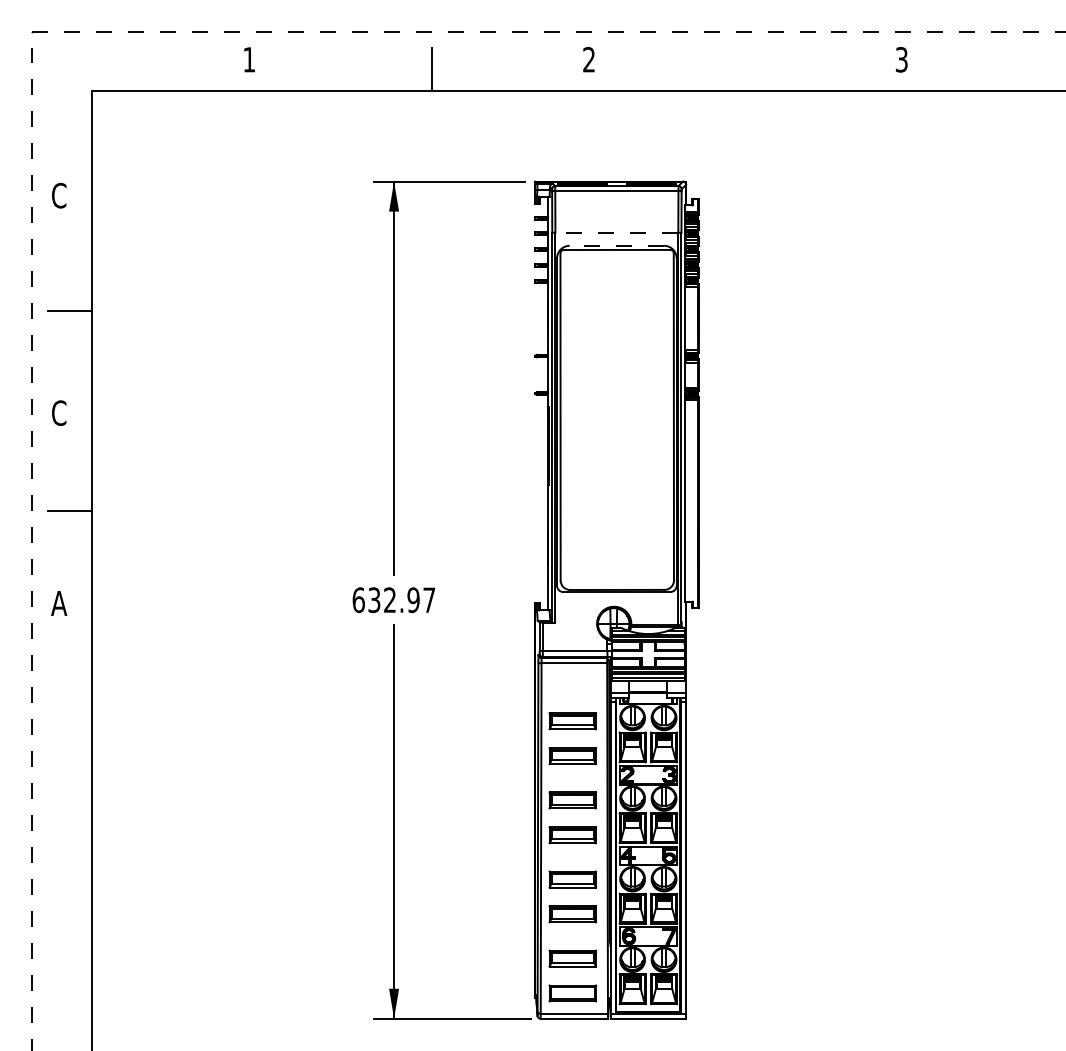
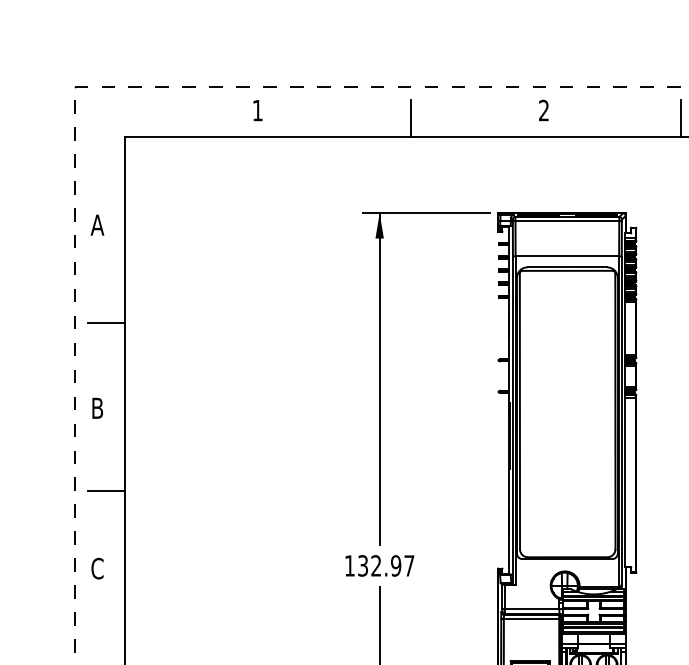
line: (751, 69) -> (680, 118), added
text: (59, 195) -> (97, 224), C -> A
line: (616, 232) -> (567, 256), dashed -> solid
line: (616, 245) -> (567, 267), dashed -> solid
text: (59, 413) -> (97, 408), C -> B
text: (358, 600) -> (349, 566), 632.97 -> 132.97
text: (59, 603) -> (97, 568), A -> C

